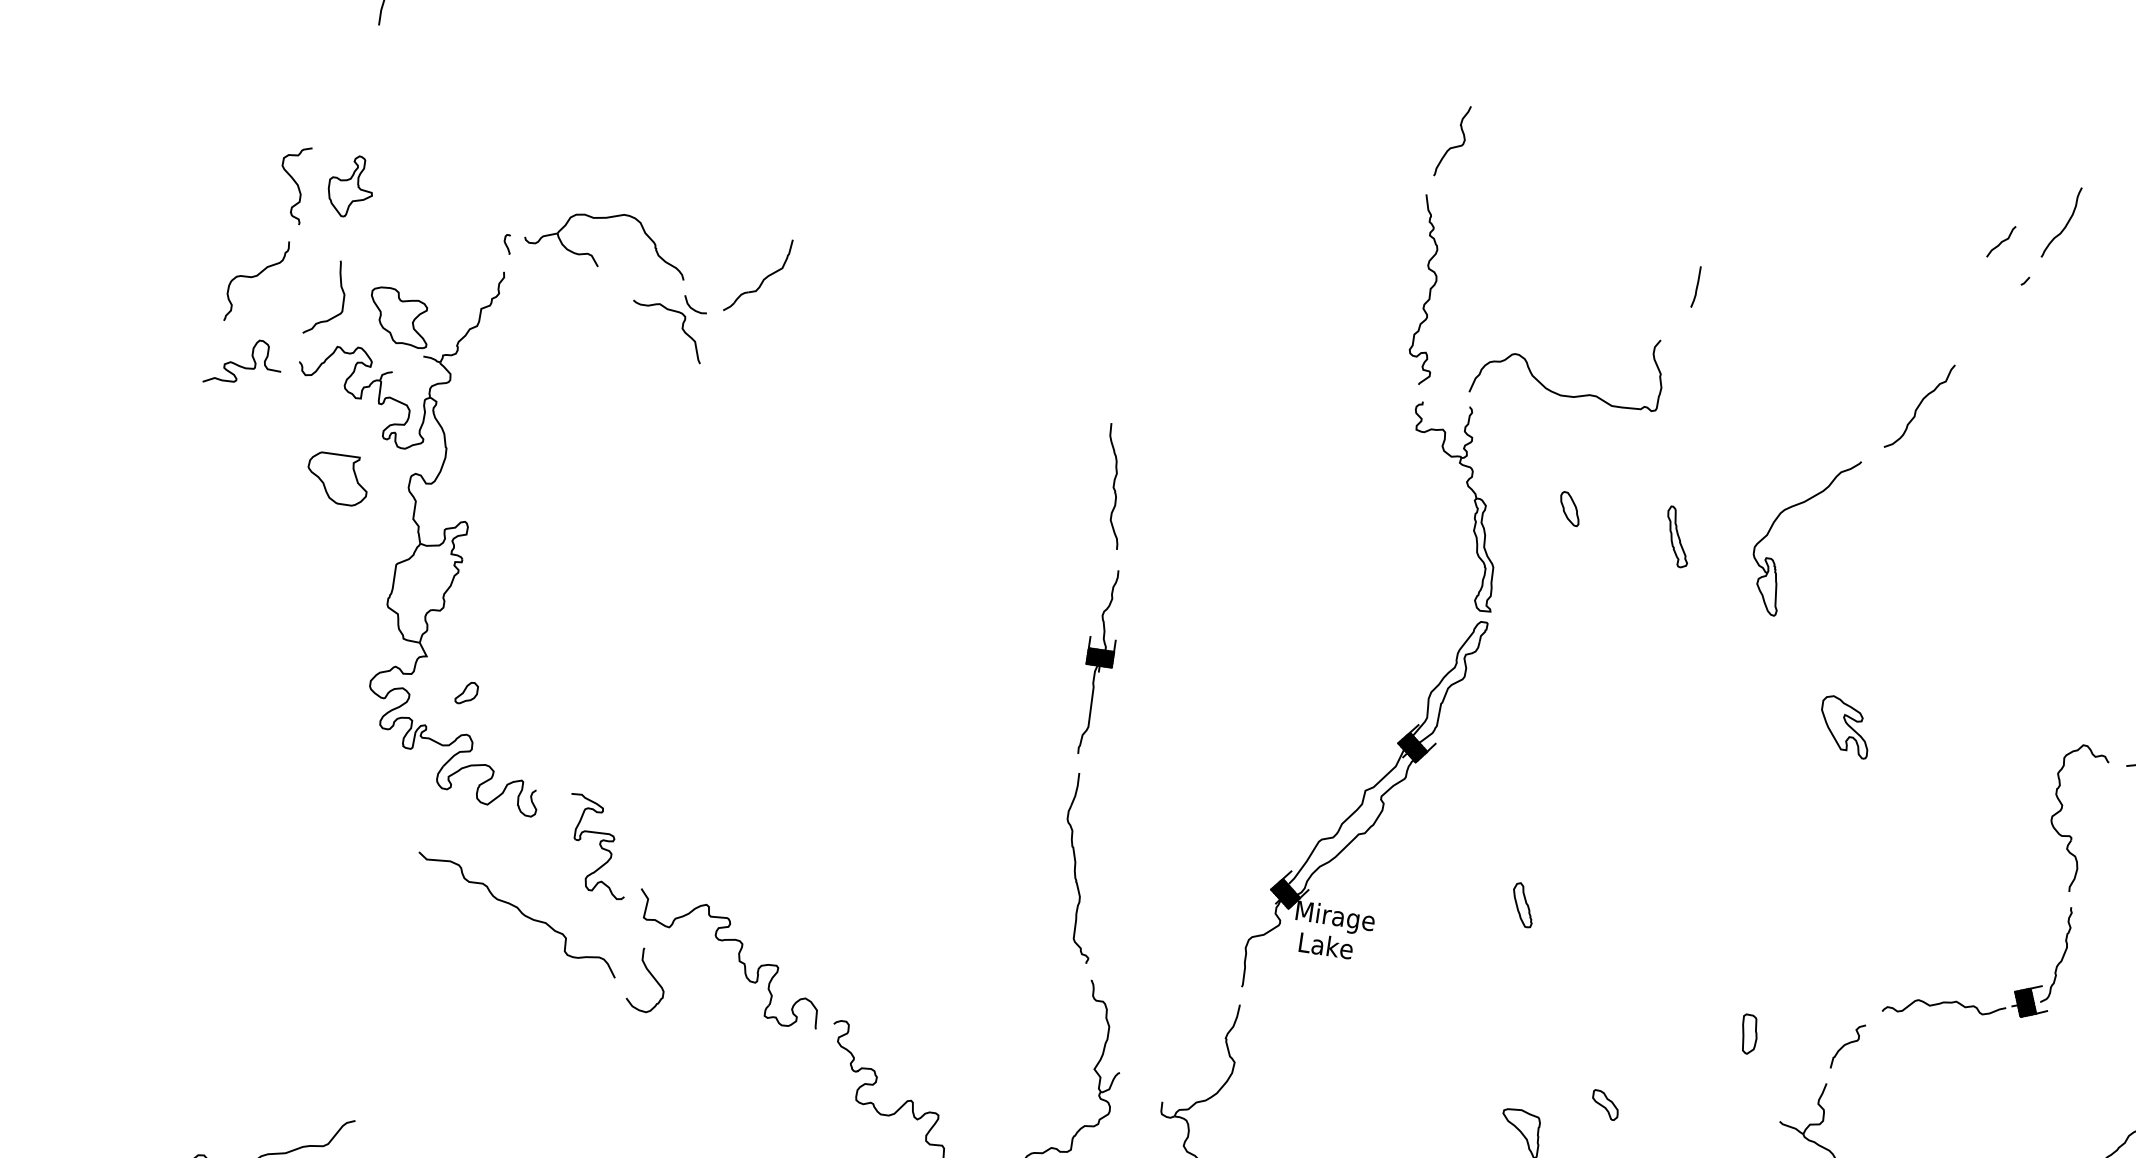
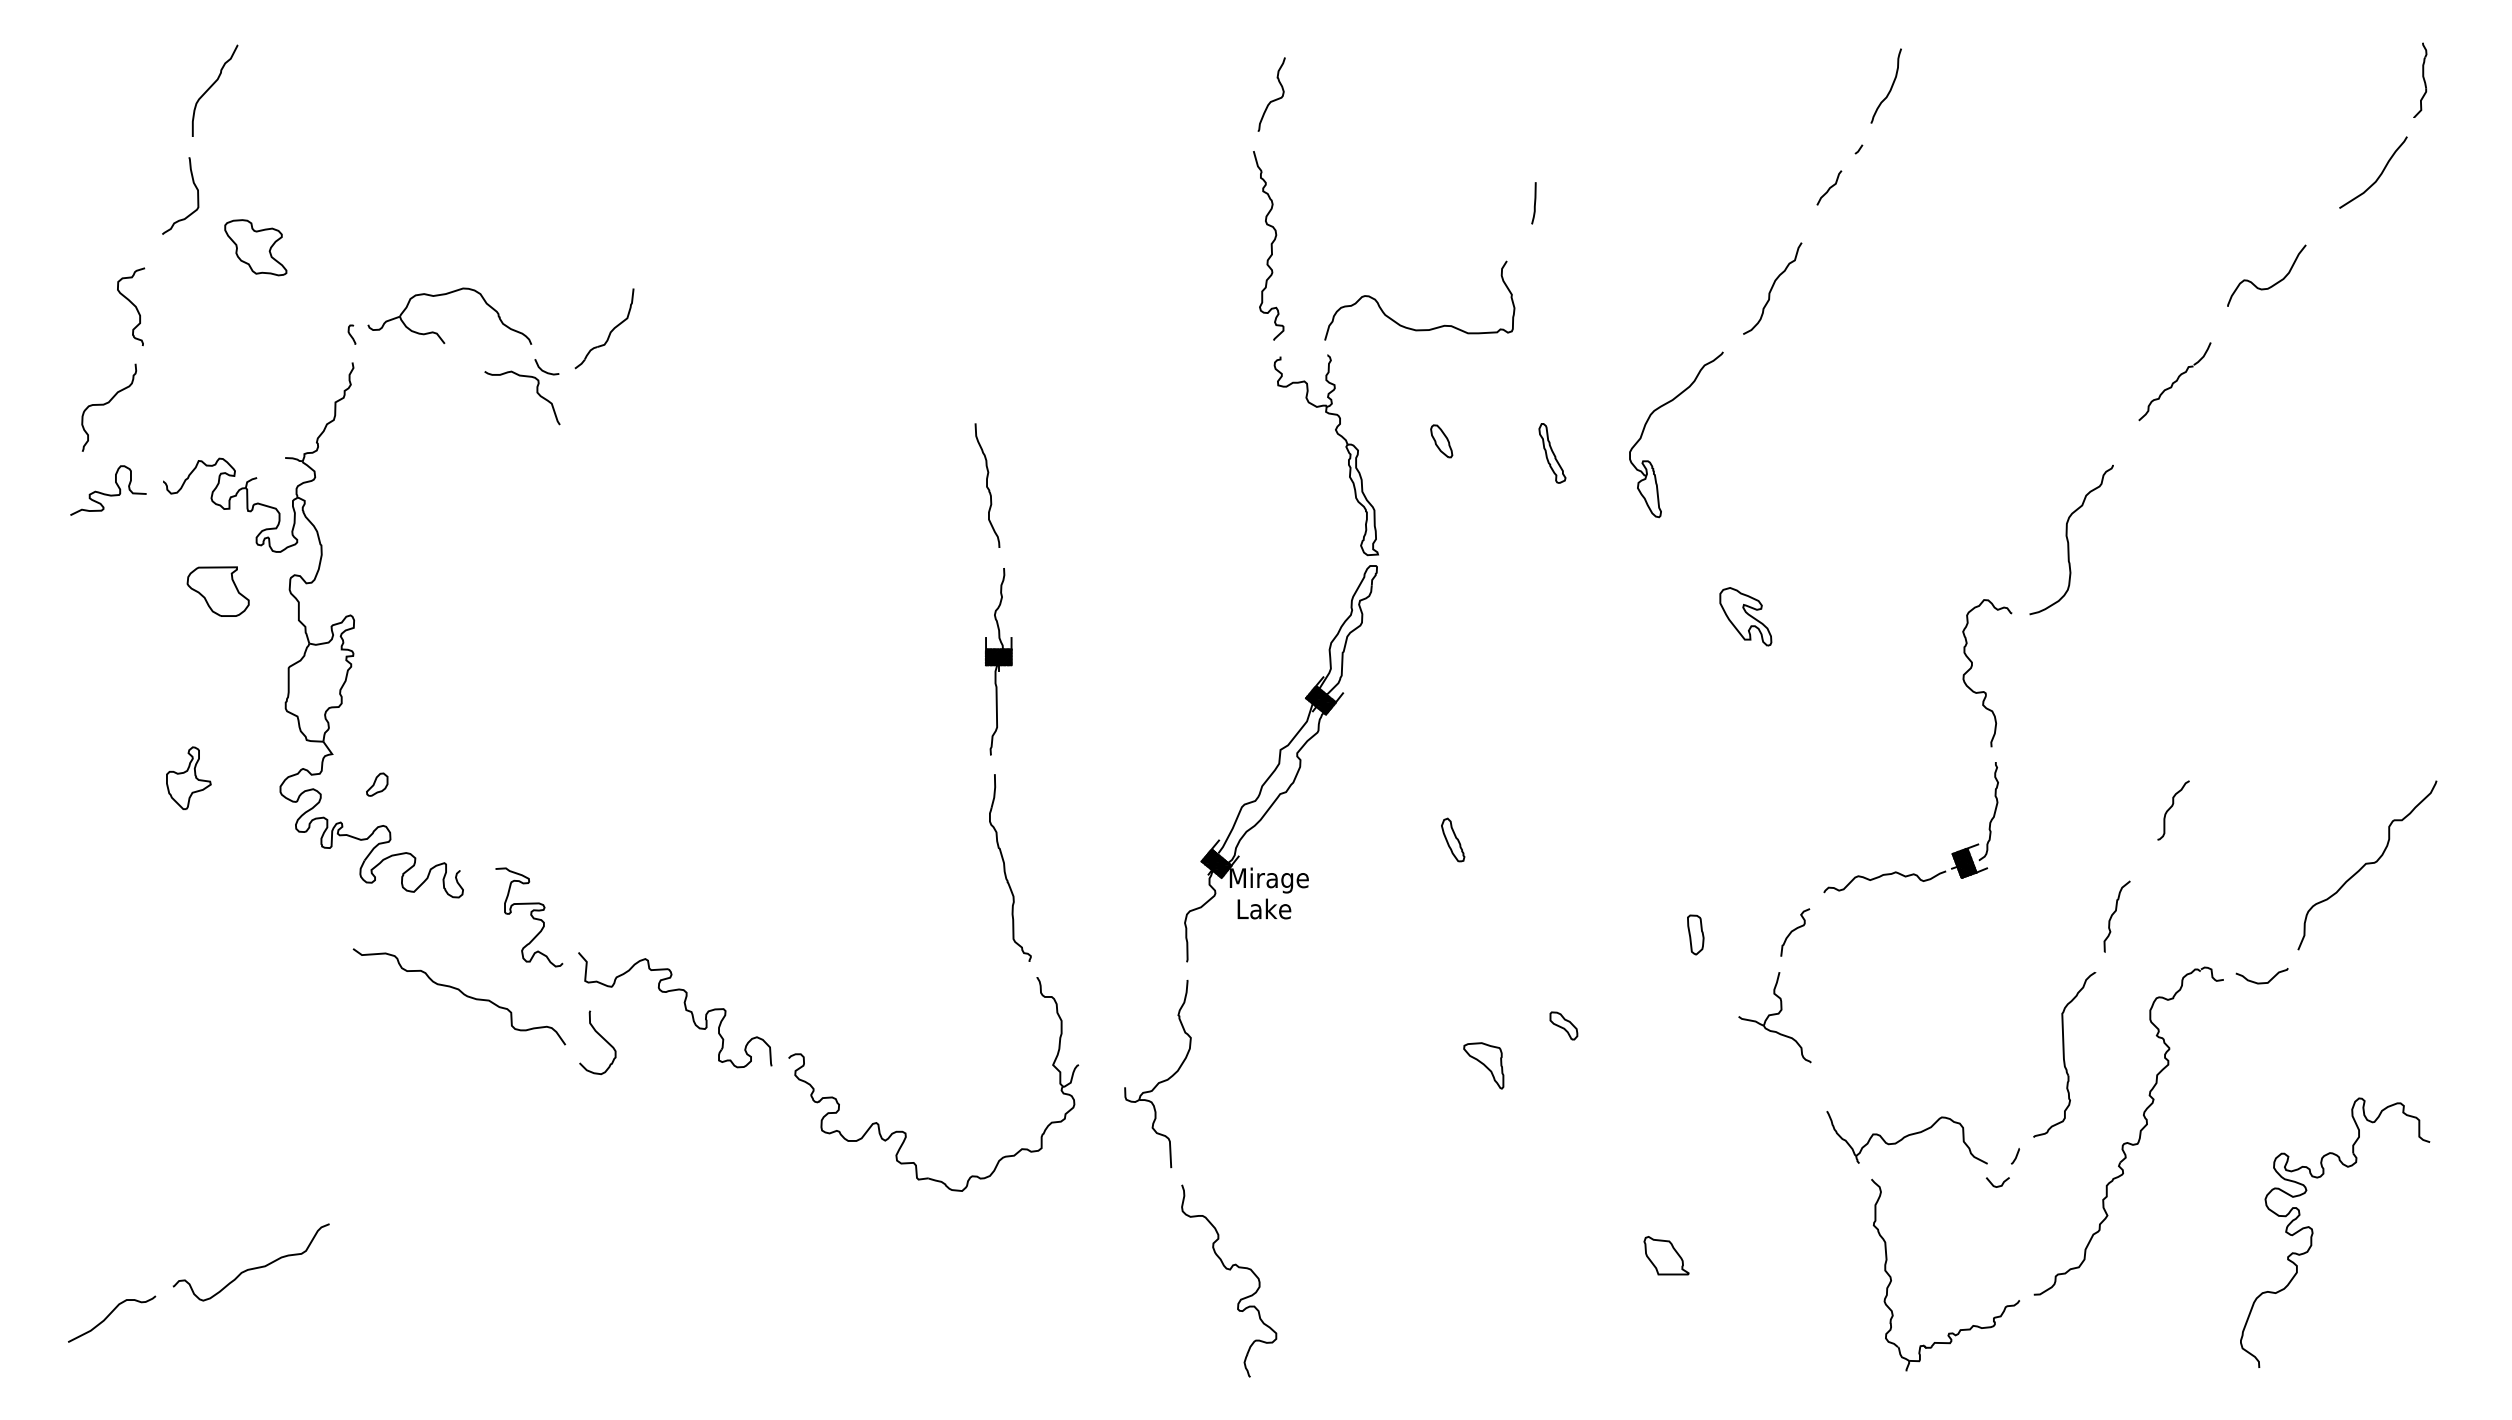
part: (350, 185) -> (188, 777), moved
curve: (2001, 241) -> (1829, 187), moved
curve: (341, 290) -> (194, 186), moved
part: (399, 317) -> (255, 247), moved

